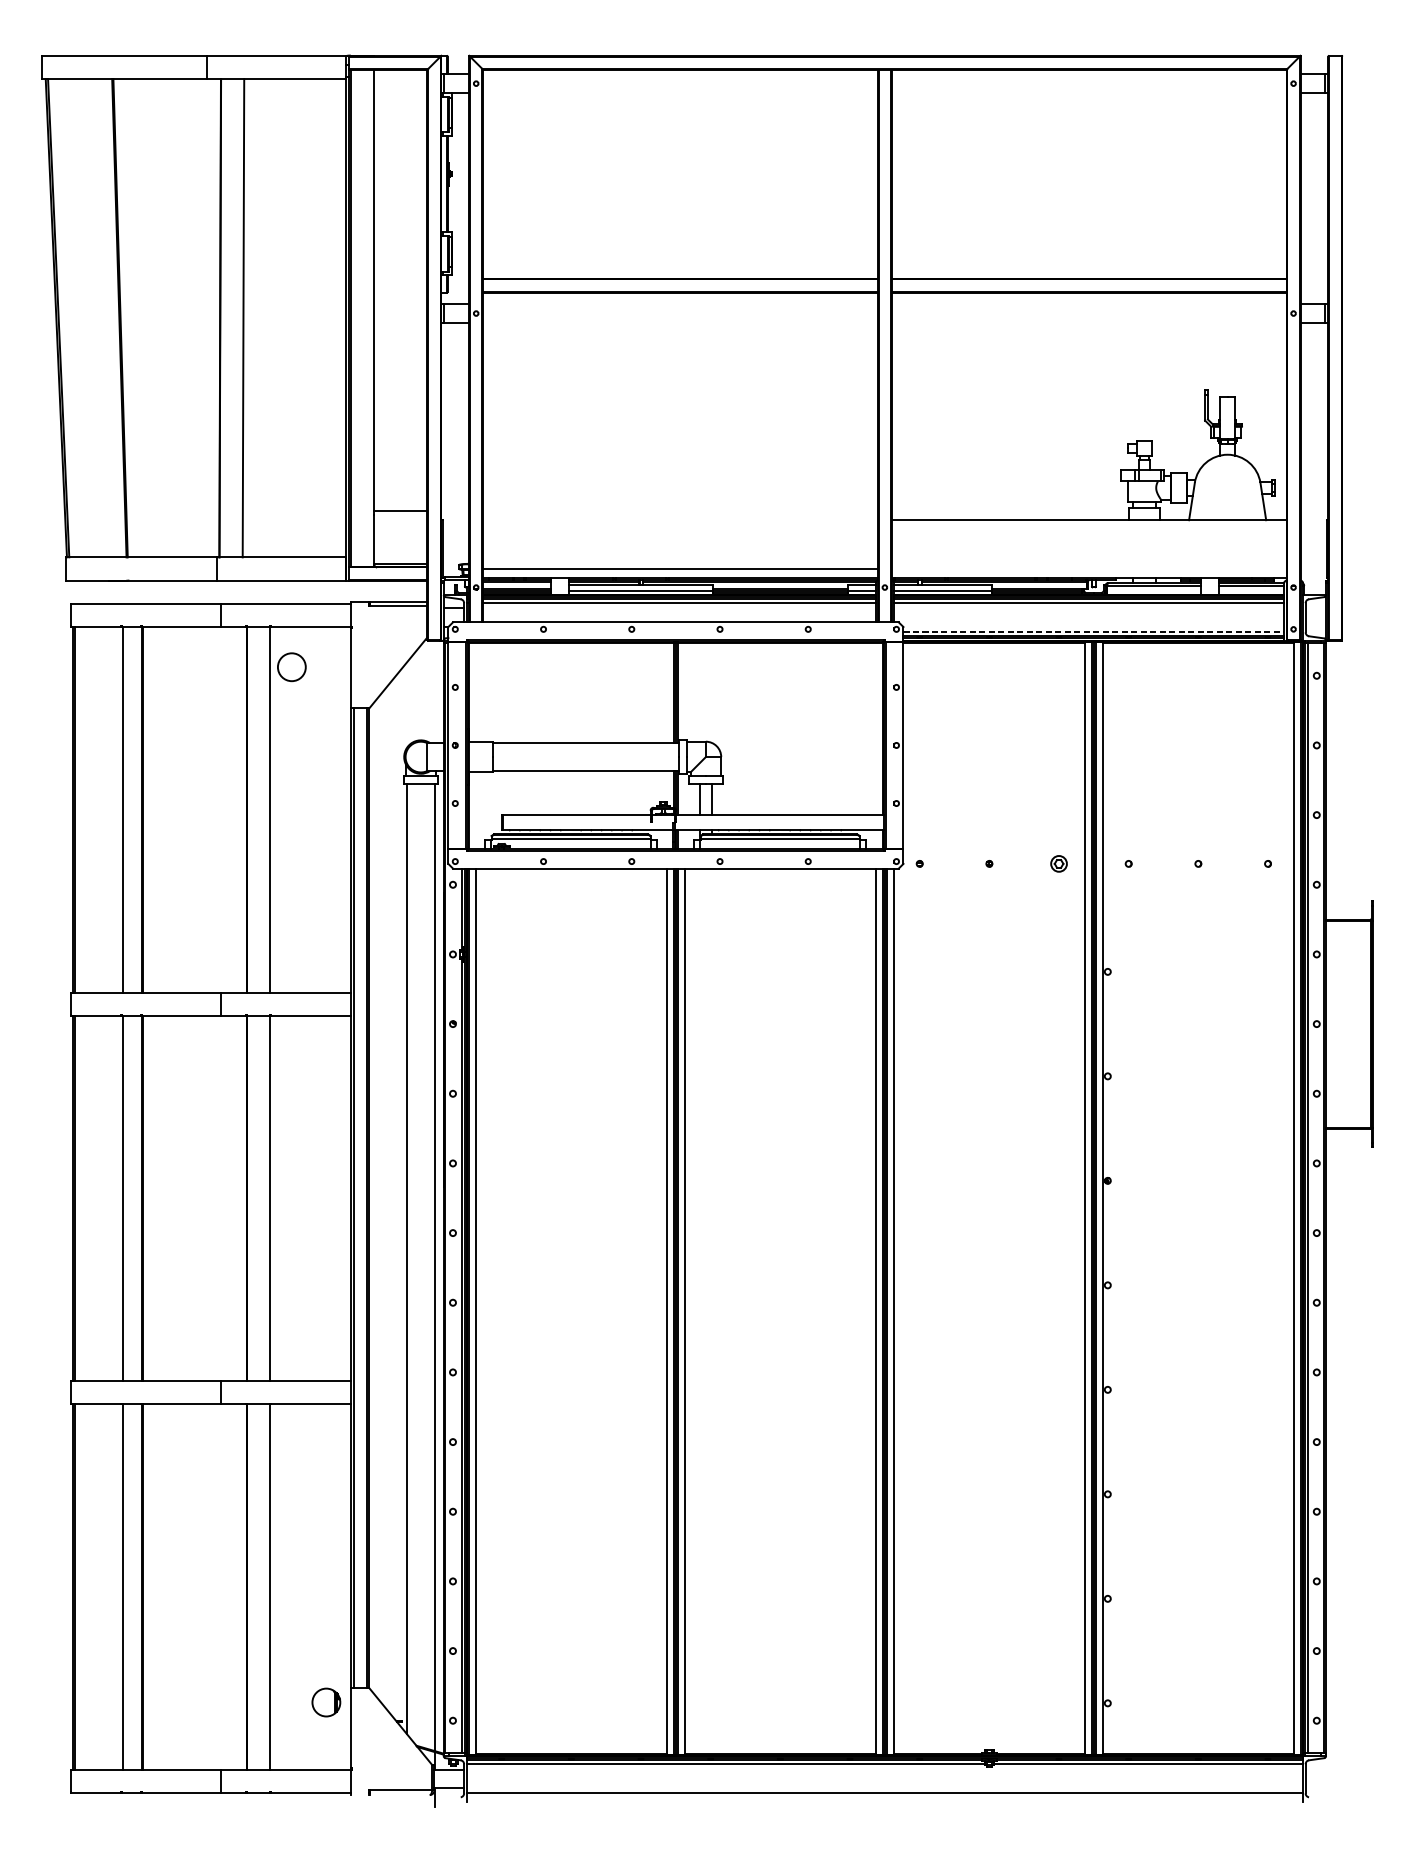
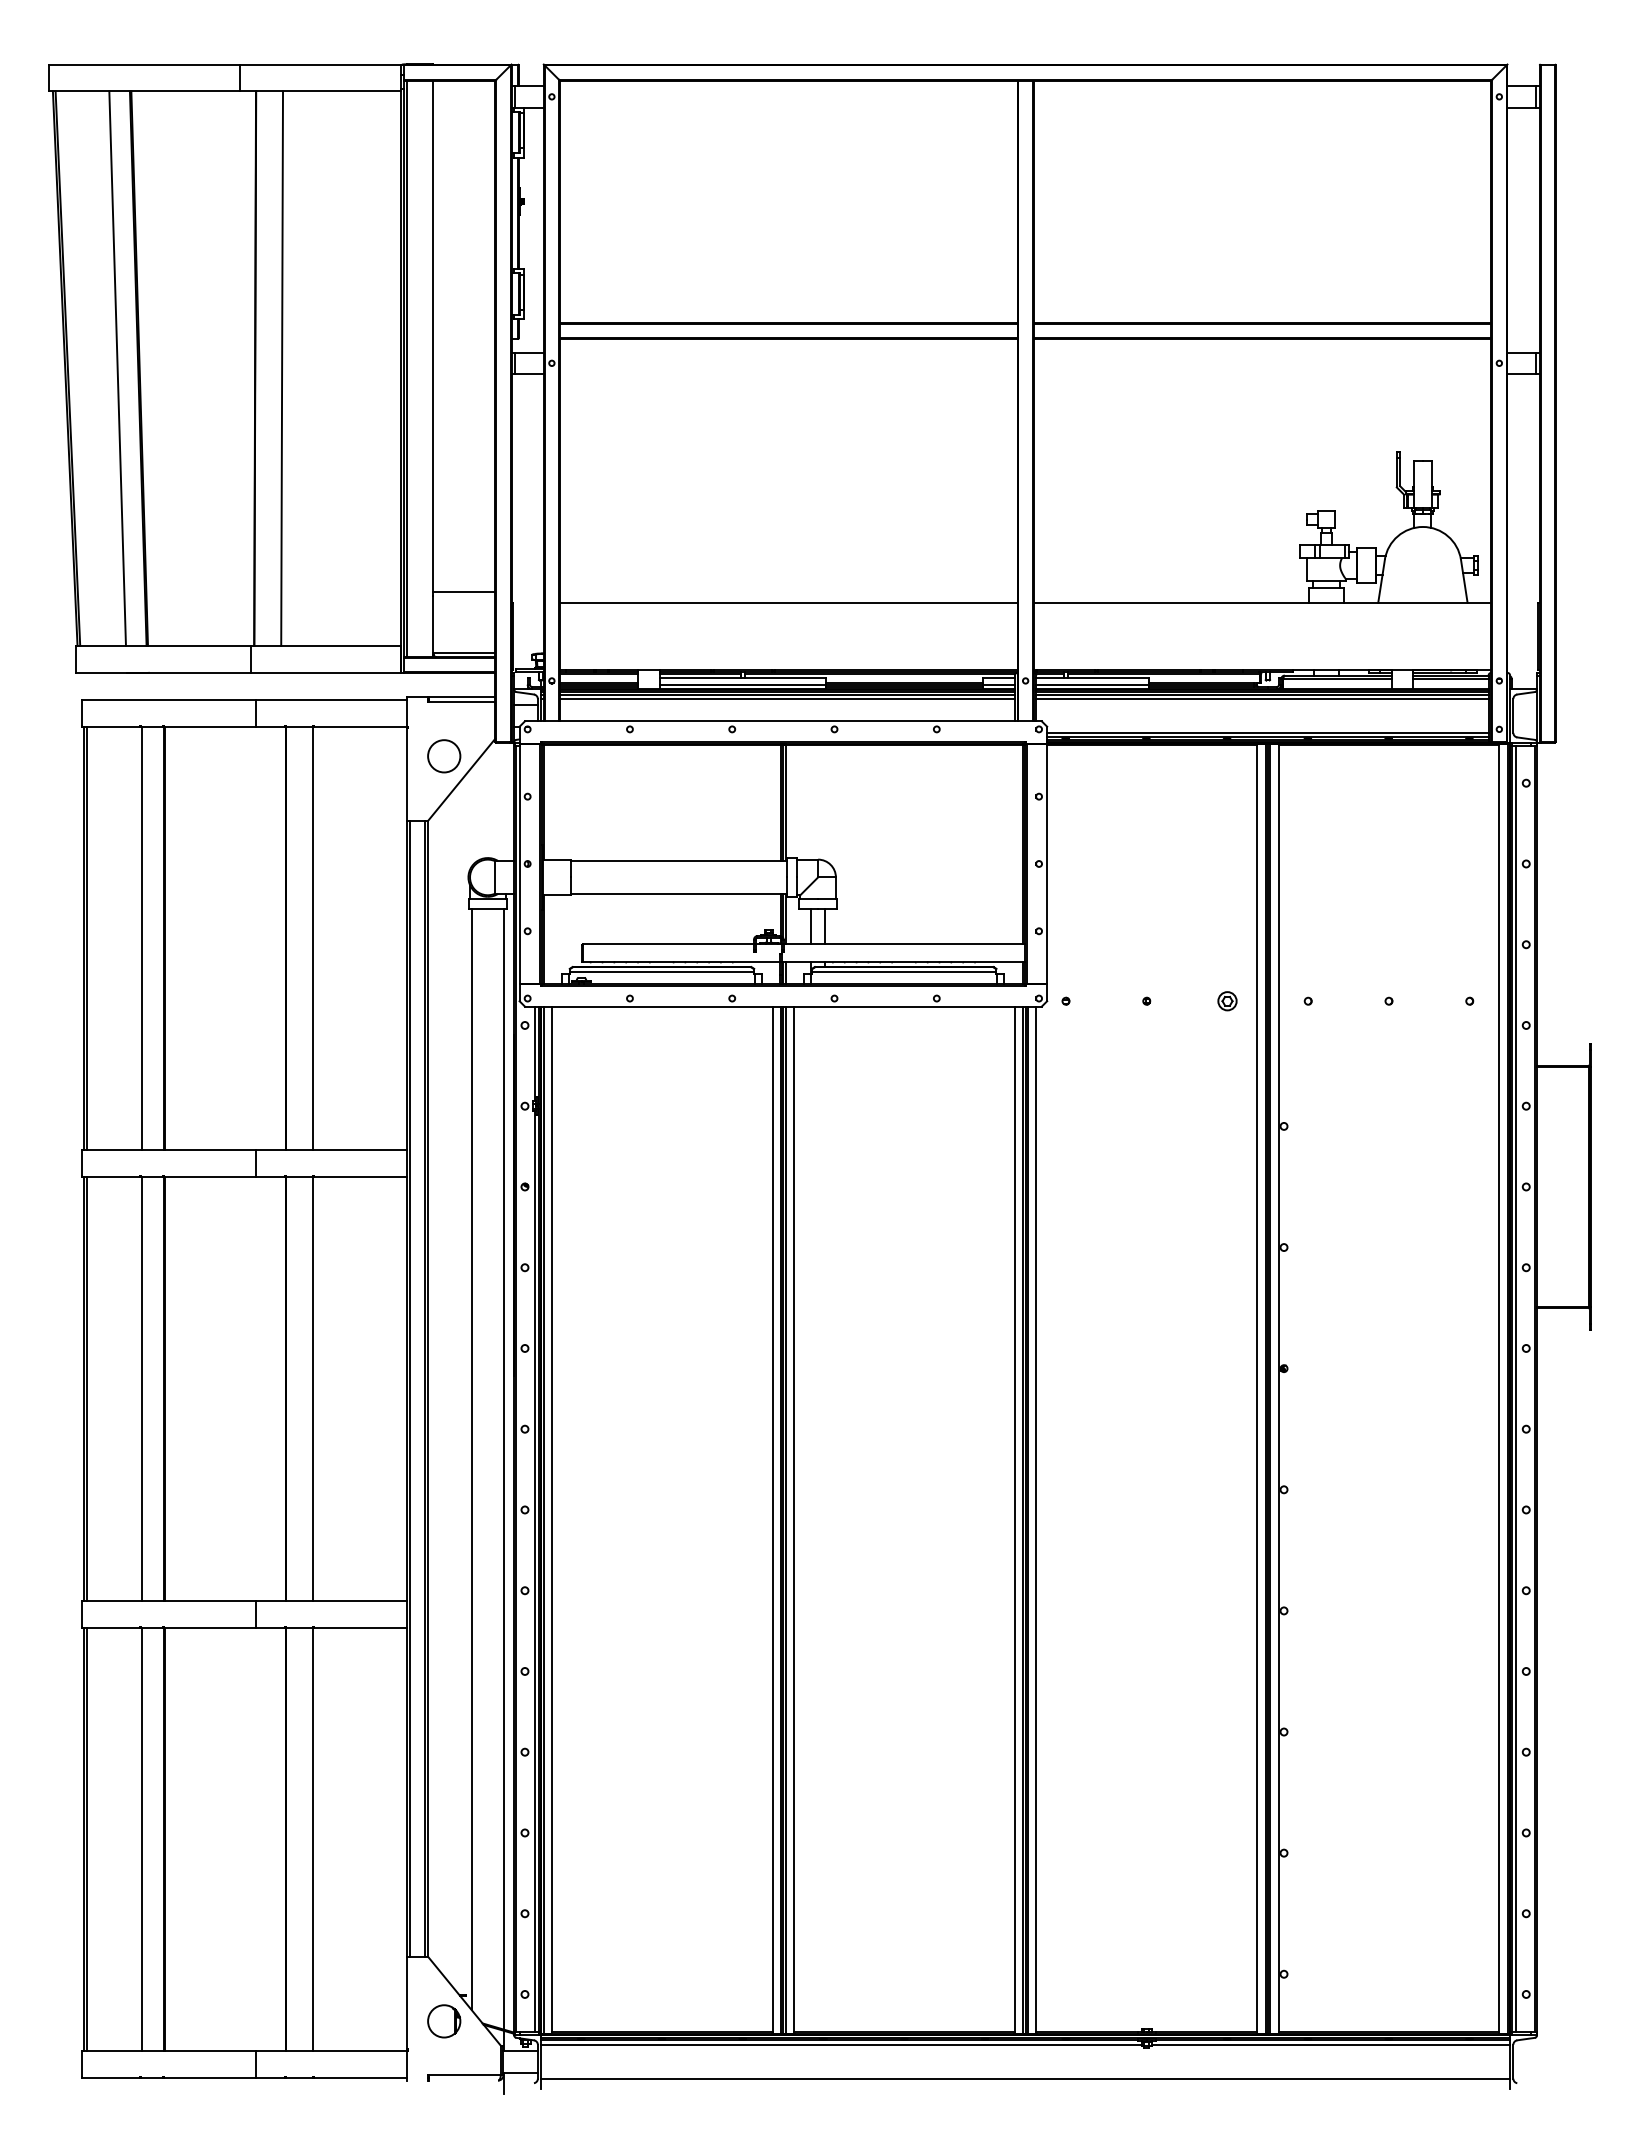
line: (101, 318) -> (117, 368), added
line: (680, 569) -> (788, 602), moved
line: (1093, 632) -> (1267, 732), dashed -> solid
circle: (292, 667) -> (444, 756), moved
part: (326, 1702) -> (444, 2021), moved

